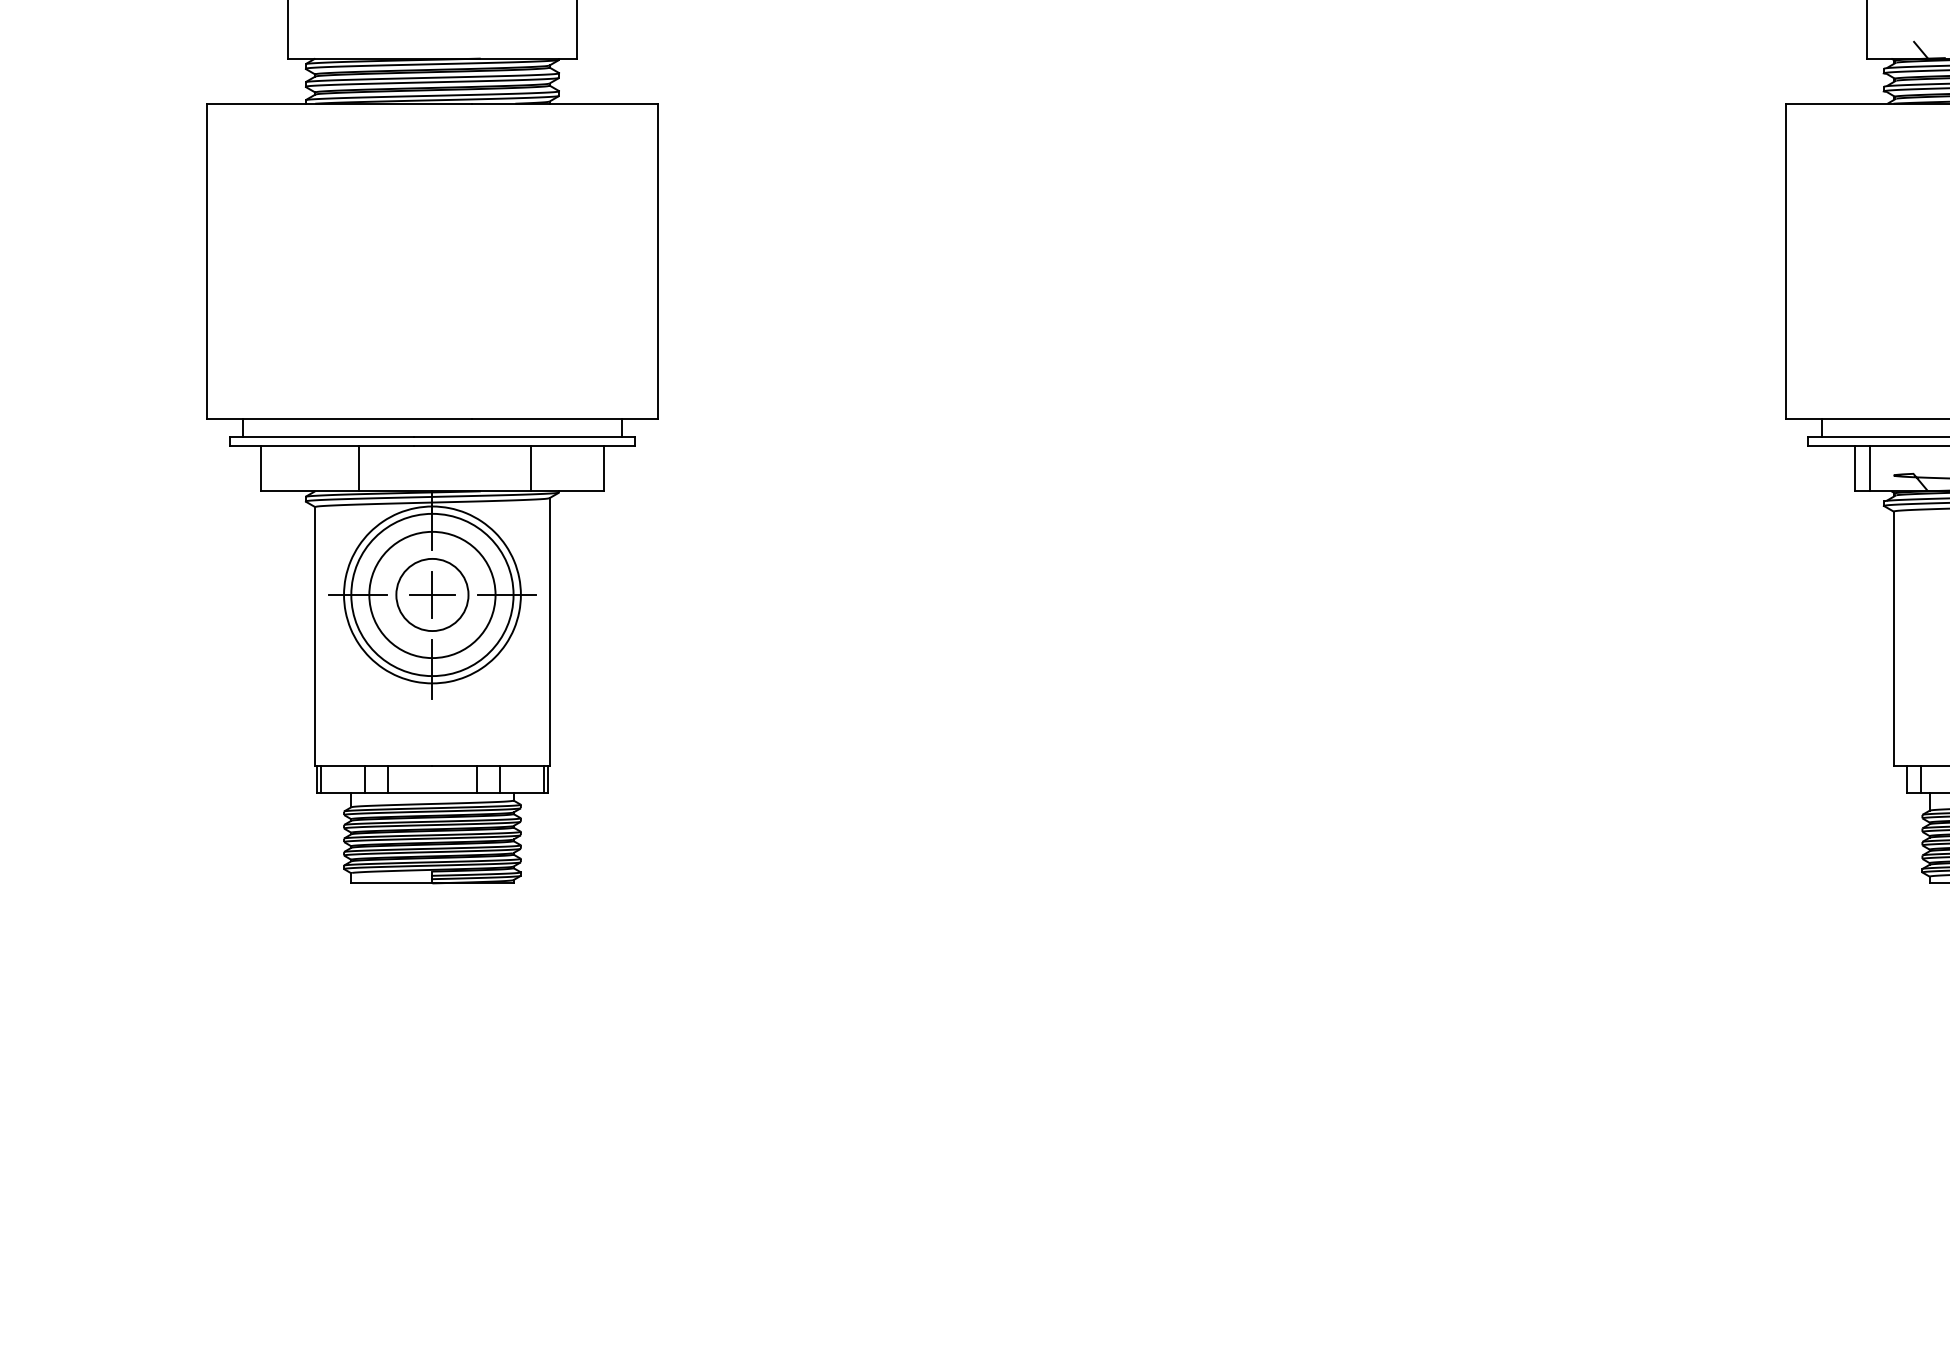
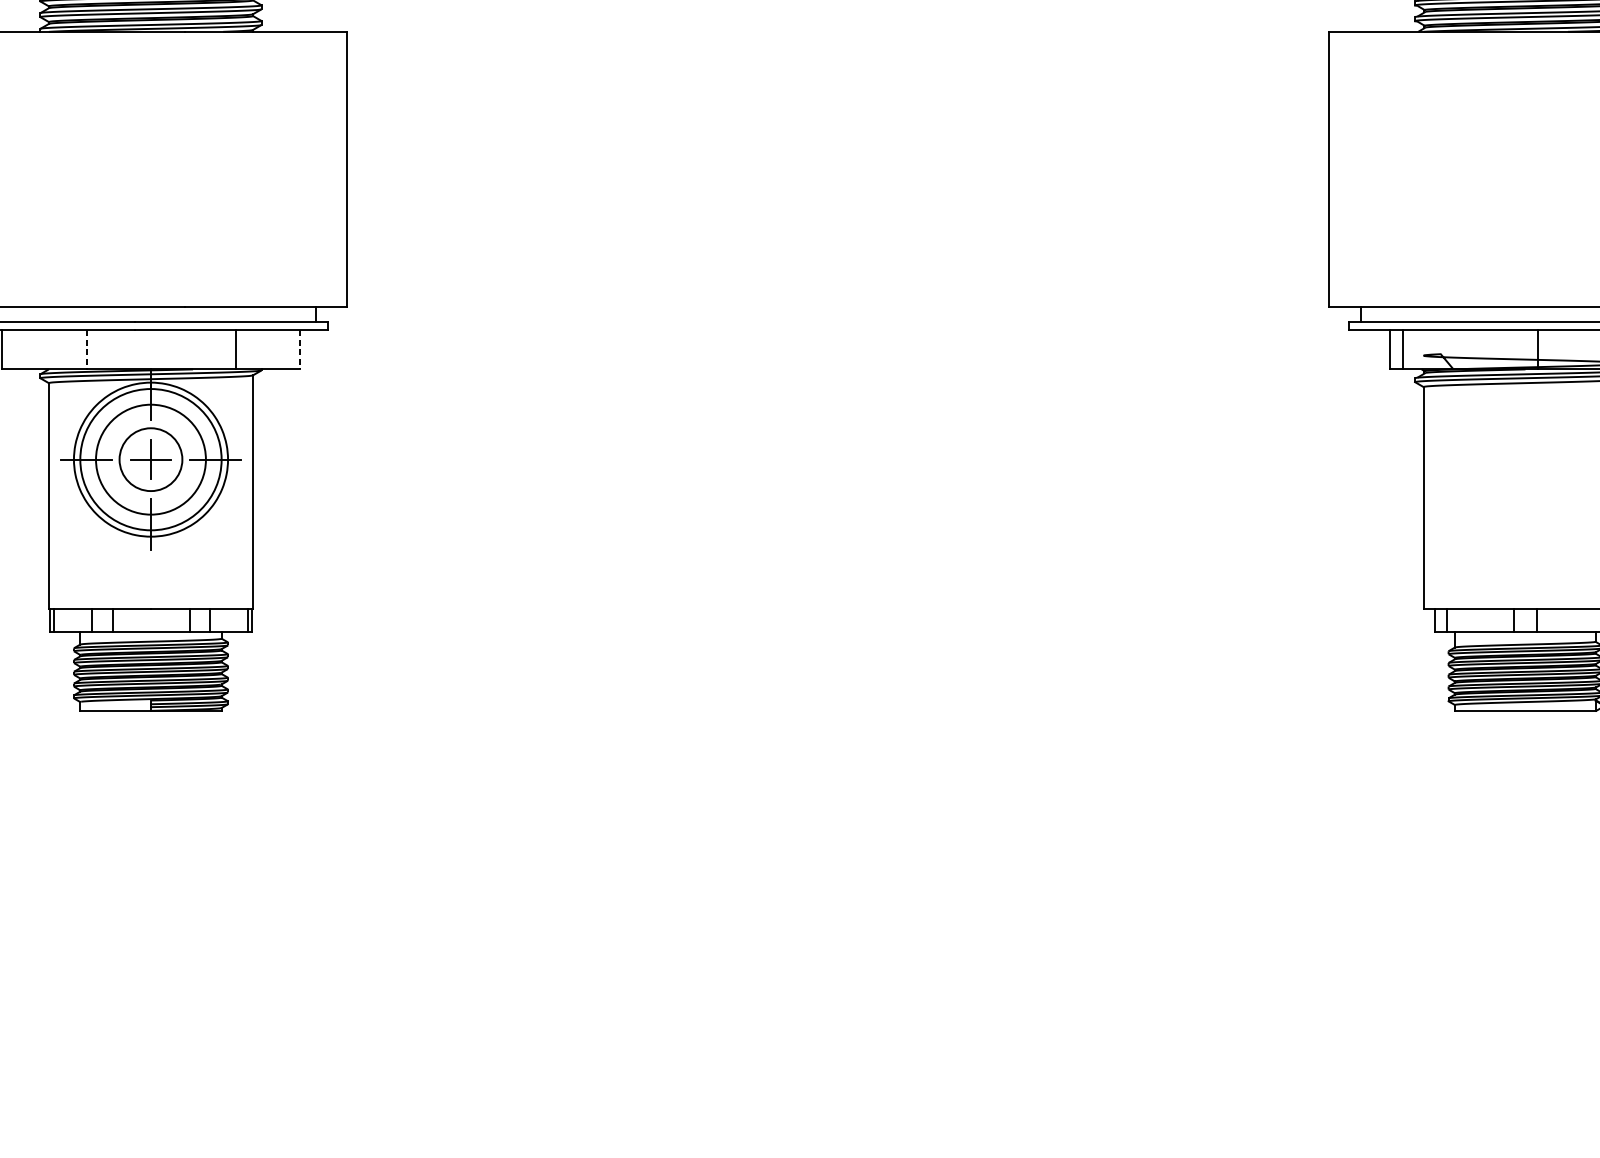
line: (359, 468) -> (87, 349), solid -> dashed
line: (603, 468) -> (299, 349), solid -> dashed

